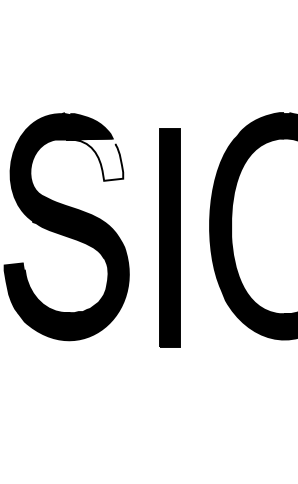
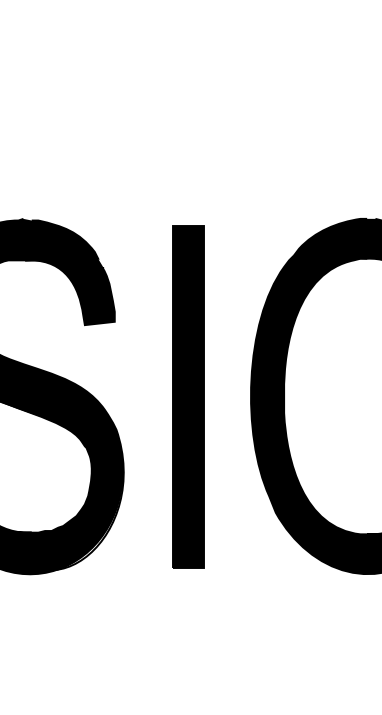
fill: (94, 159) -> (69, 291), added
part: (169, 237) -> (187, 395), moved

